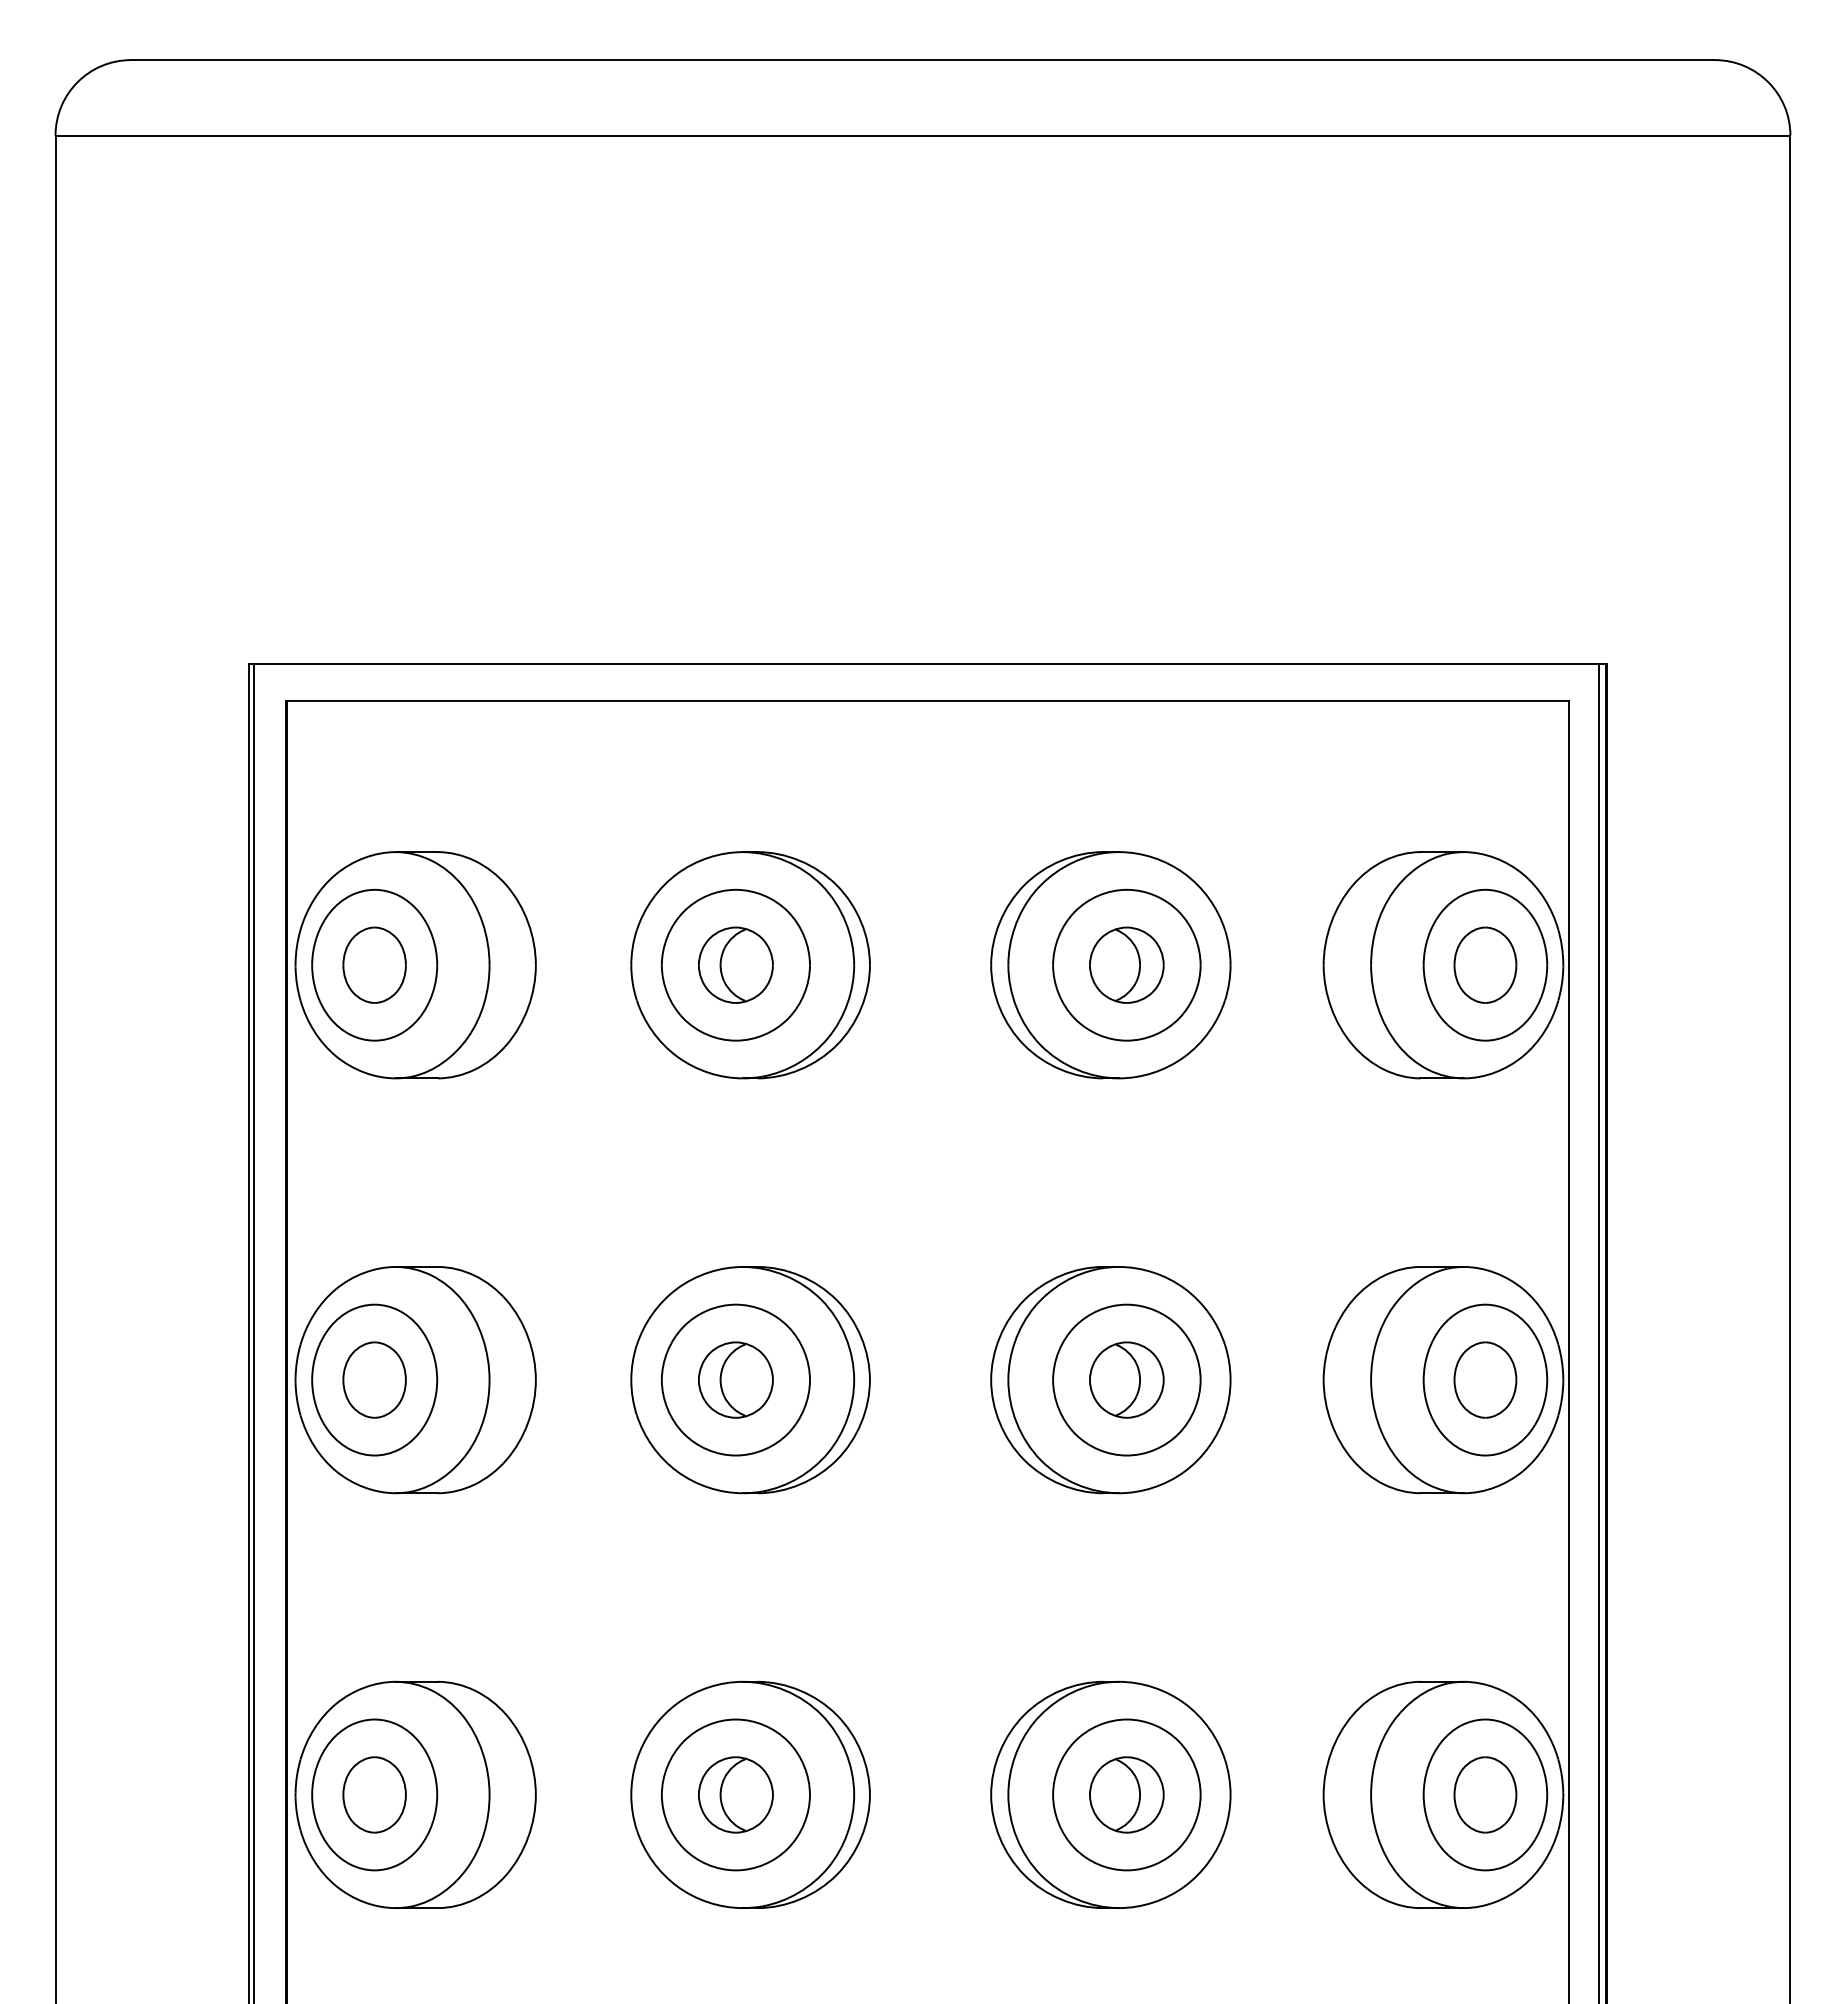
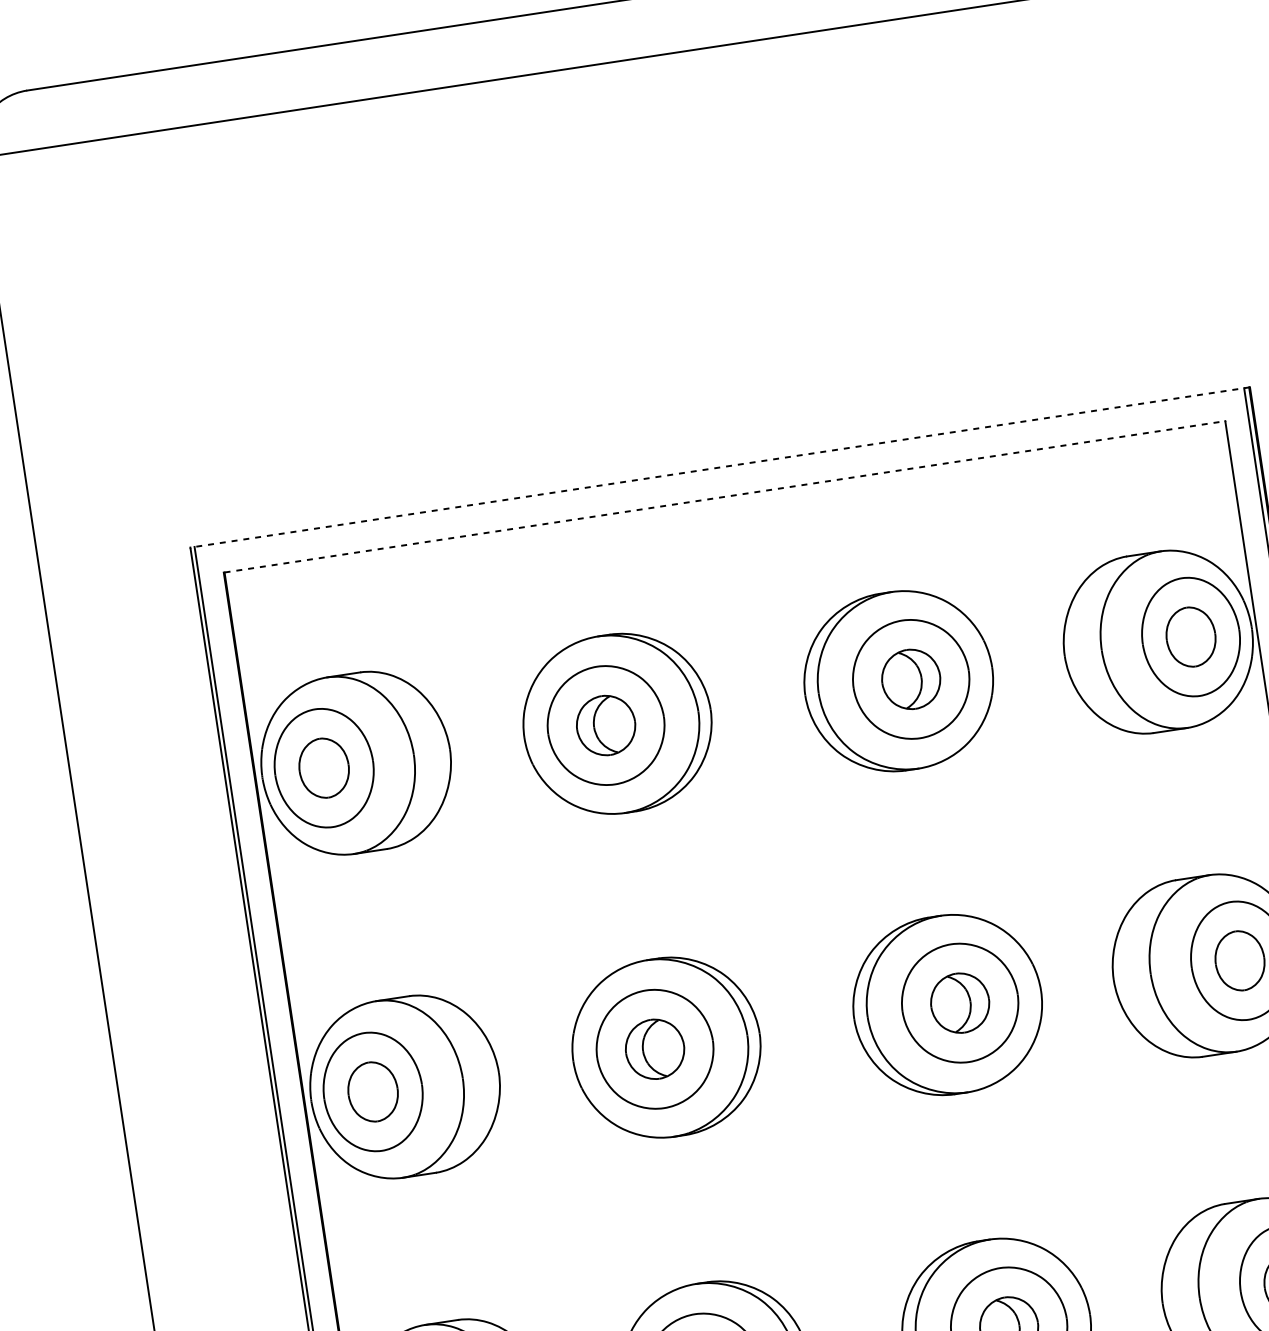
line: (927, 663) -> (720, 467), solid -> dashed
line: (928, 701) -> (725, 496), solid -> dashed

